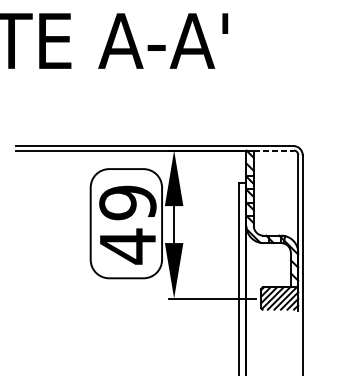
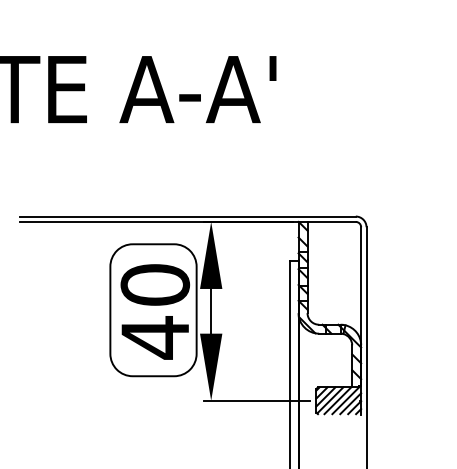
line: (274, 150) -> (332, 221), dashed -> solid
text: (128, 203) -> (155, 285), 49 -> 40

